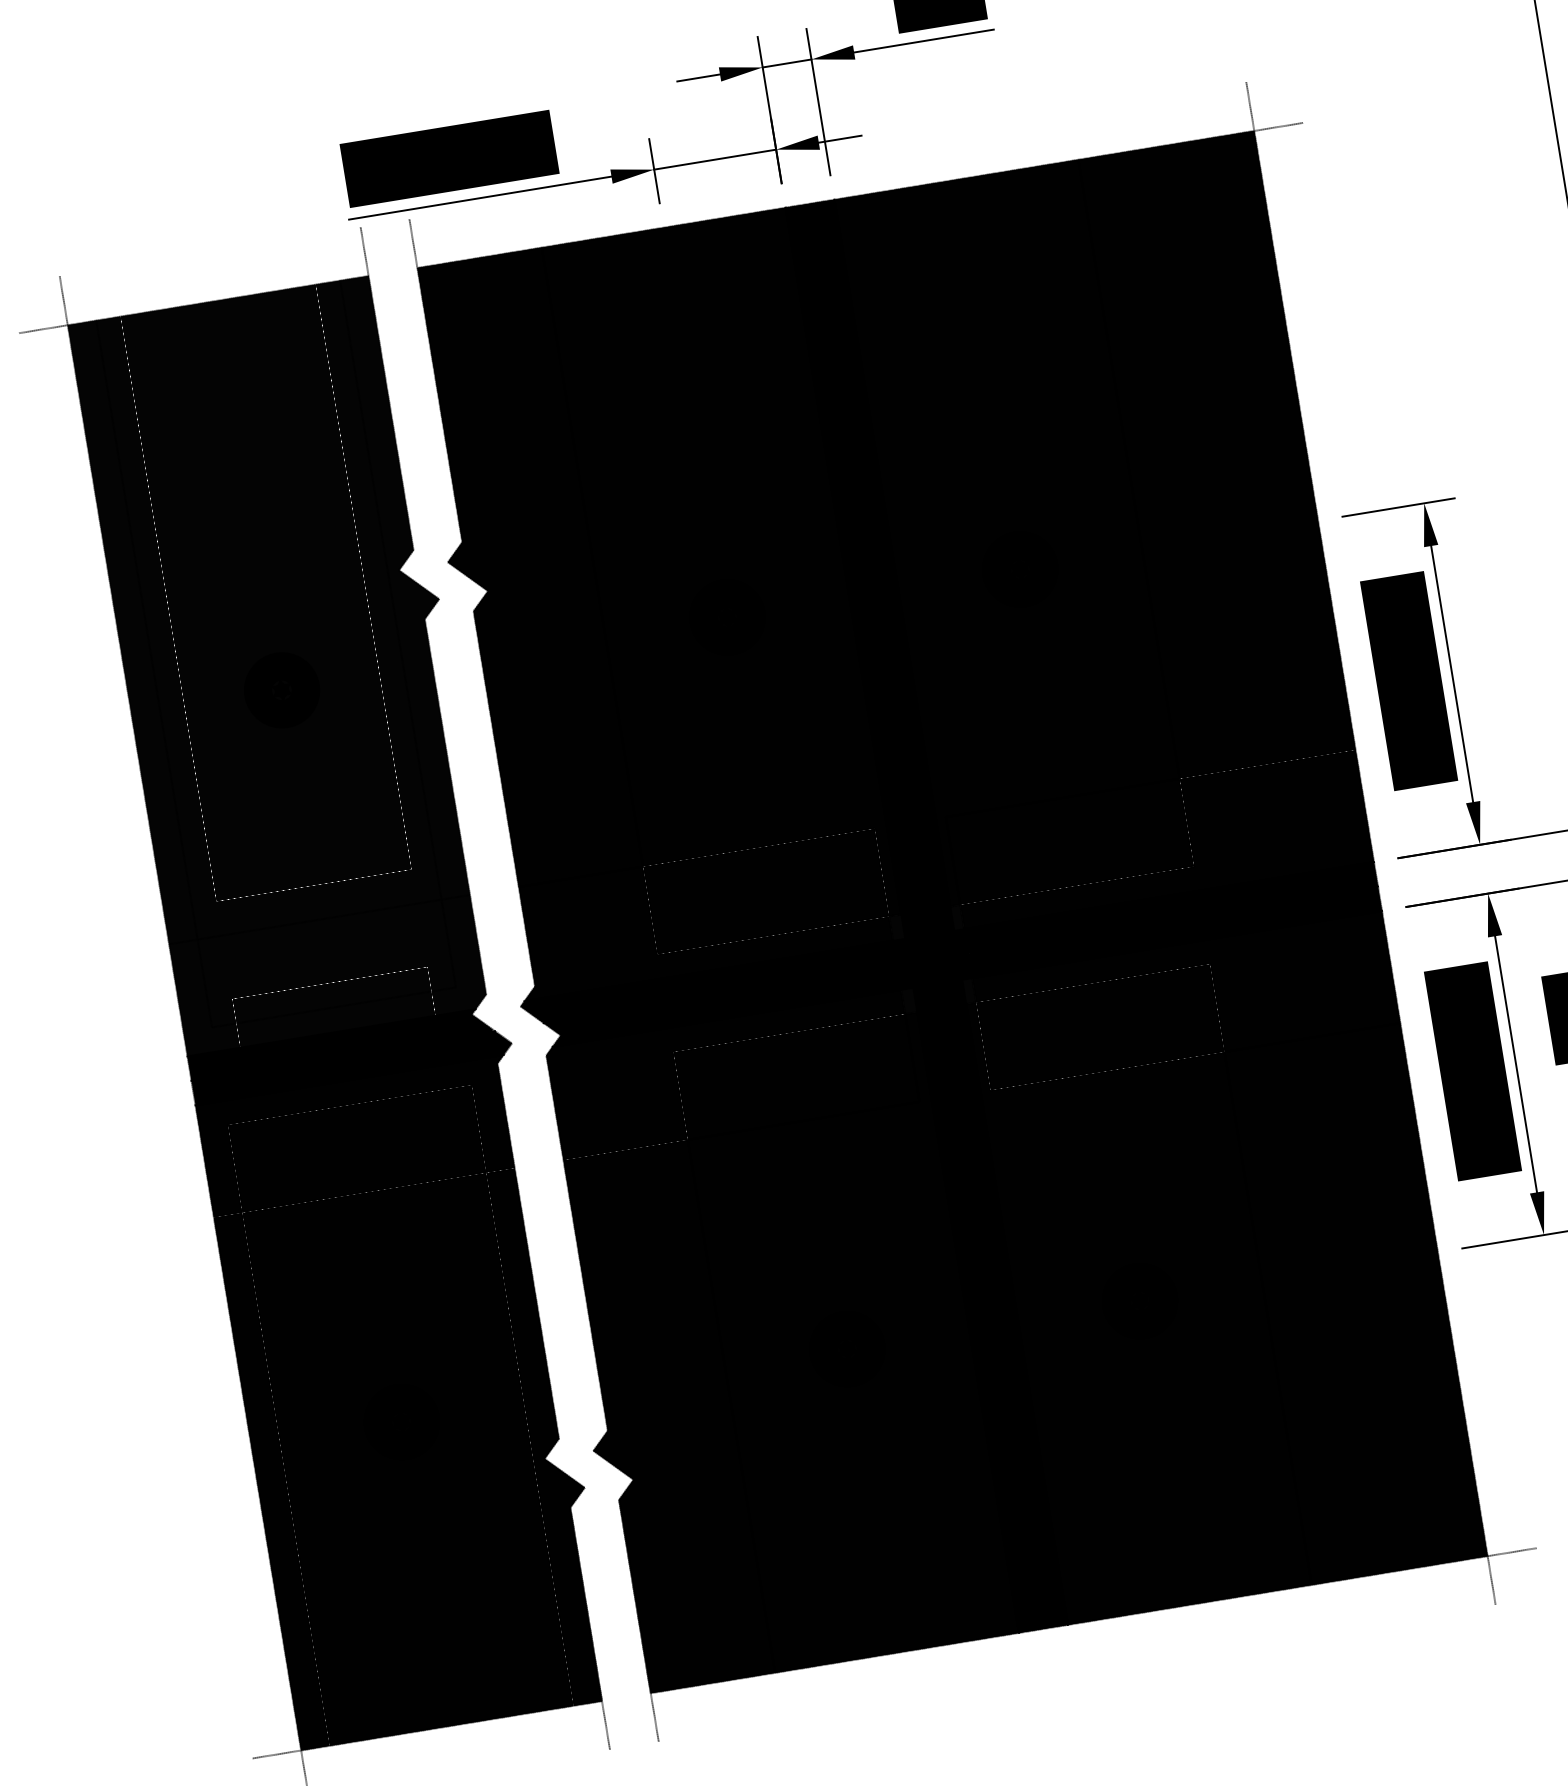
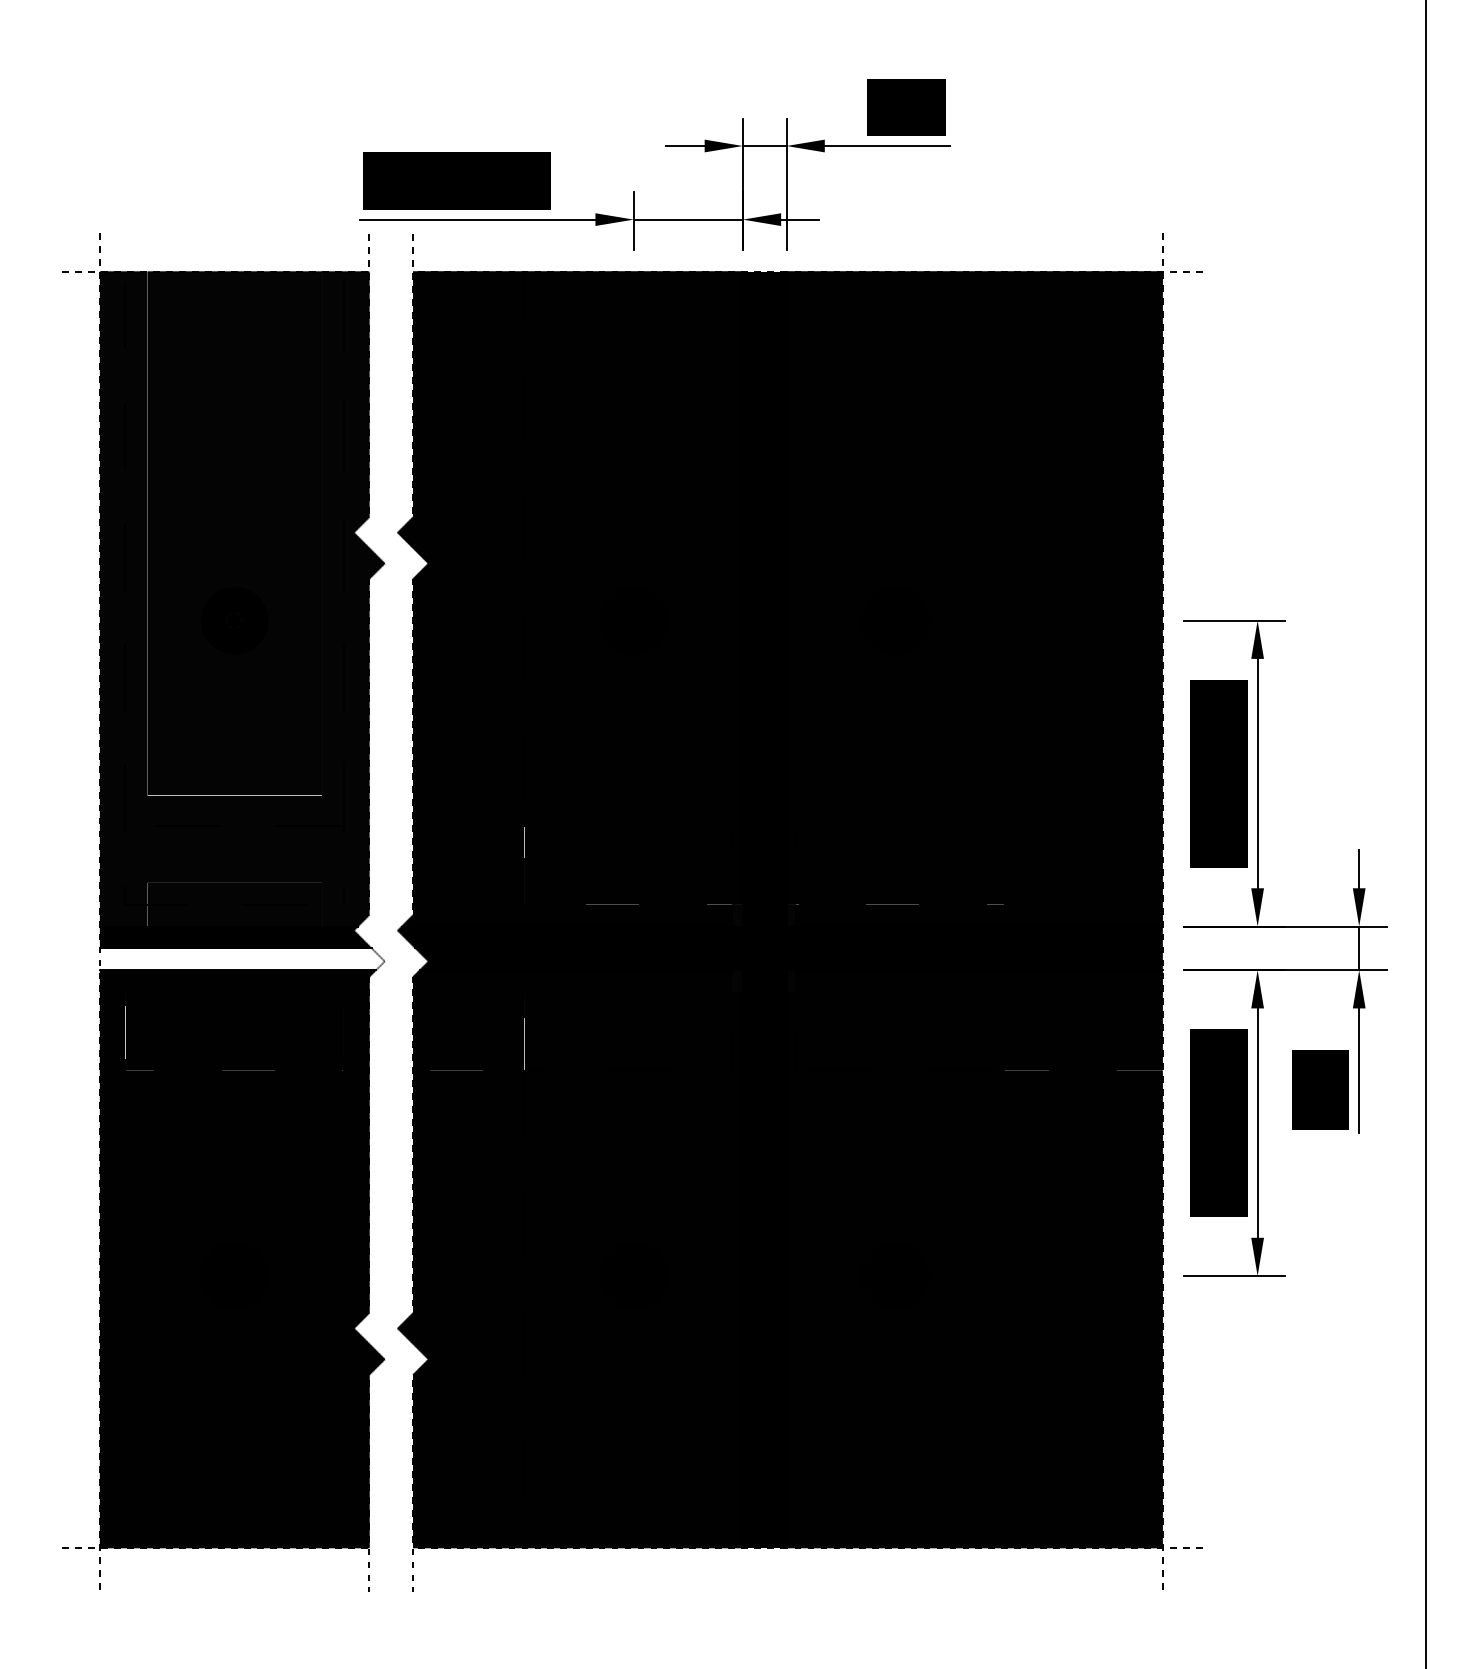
fill: (351, 1067) -> (241, 959), removed

